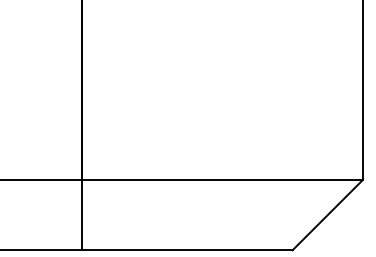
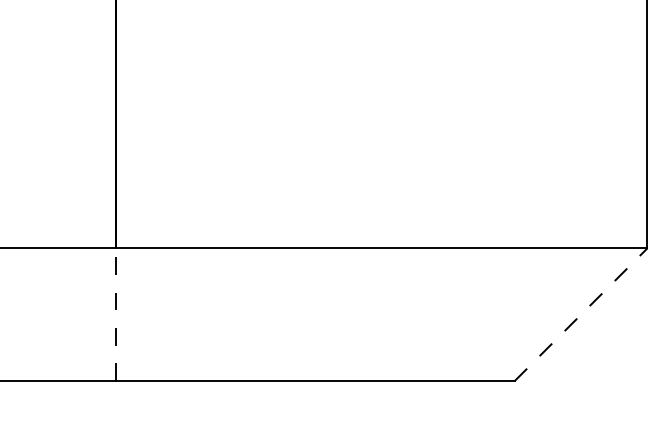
line: (82, 214) -> (117, 313), solid -> dashed
line: (327, 215) -> (580, 315), solid -> dashed

